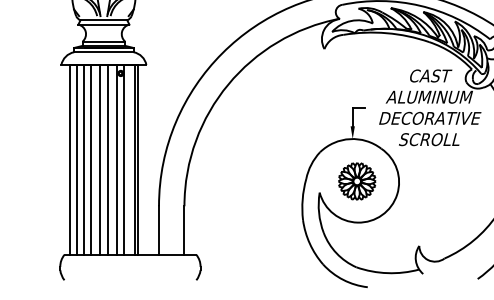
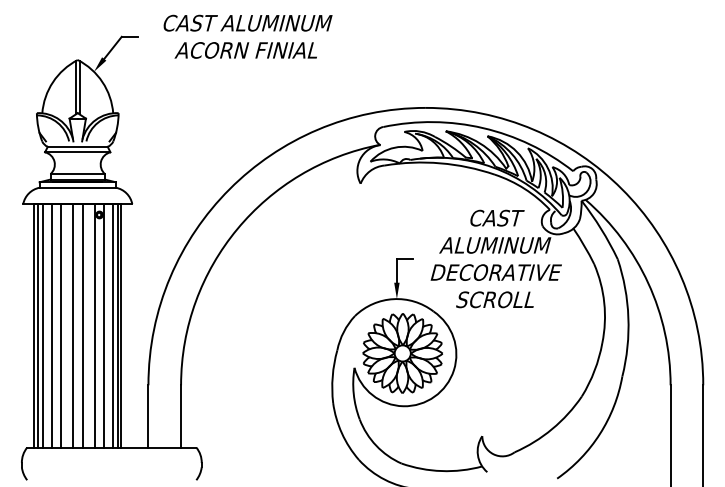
line: (72, 159) -> (37, 325), added
line: (130, 159) -> (112, 325), added
part: (357, 181) -> (402, 353), size x1.67

